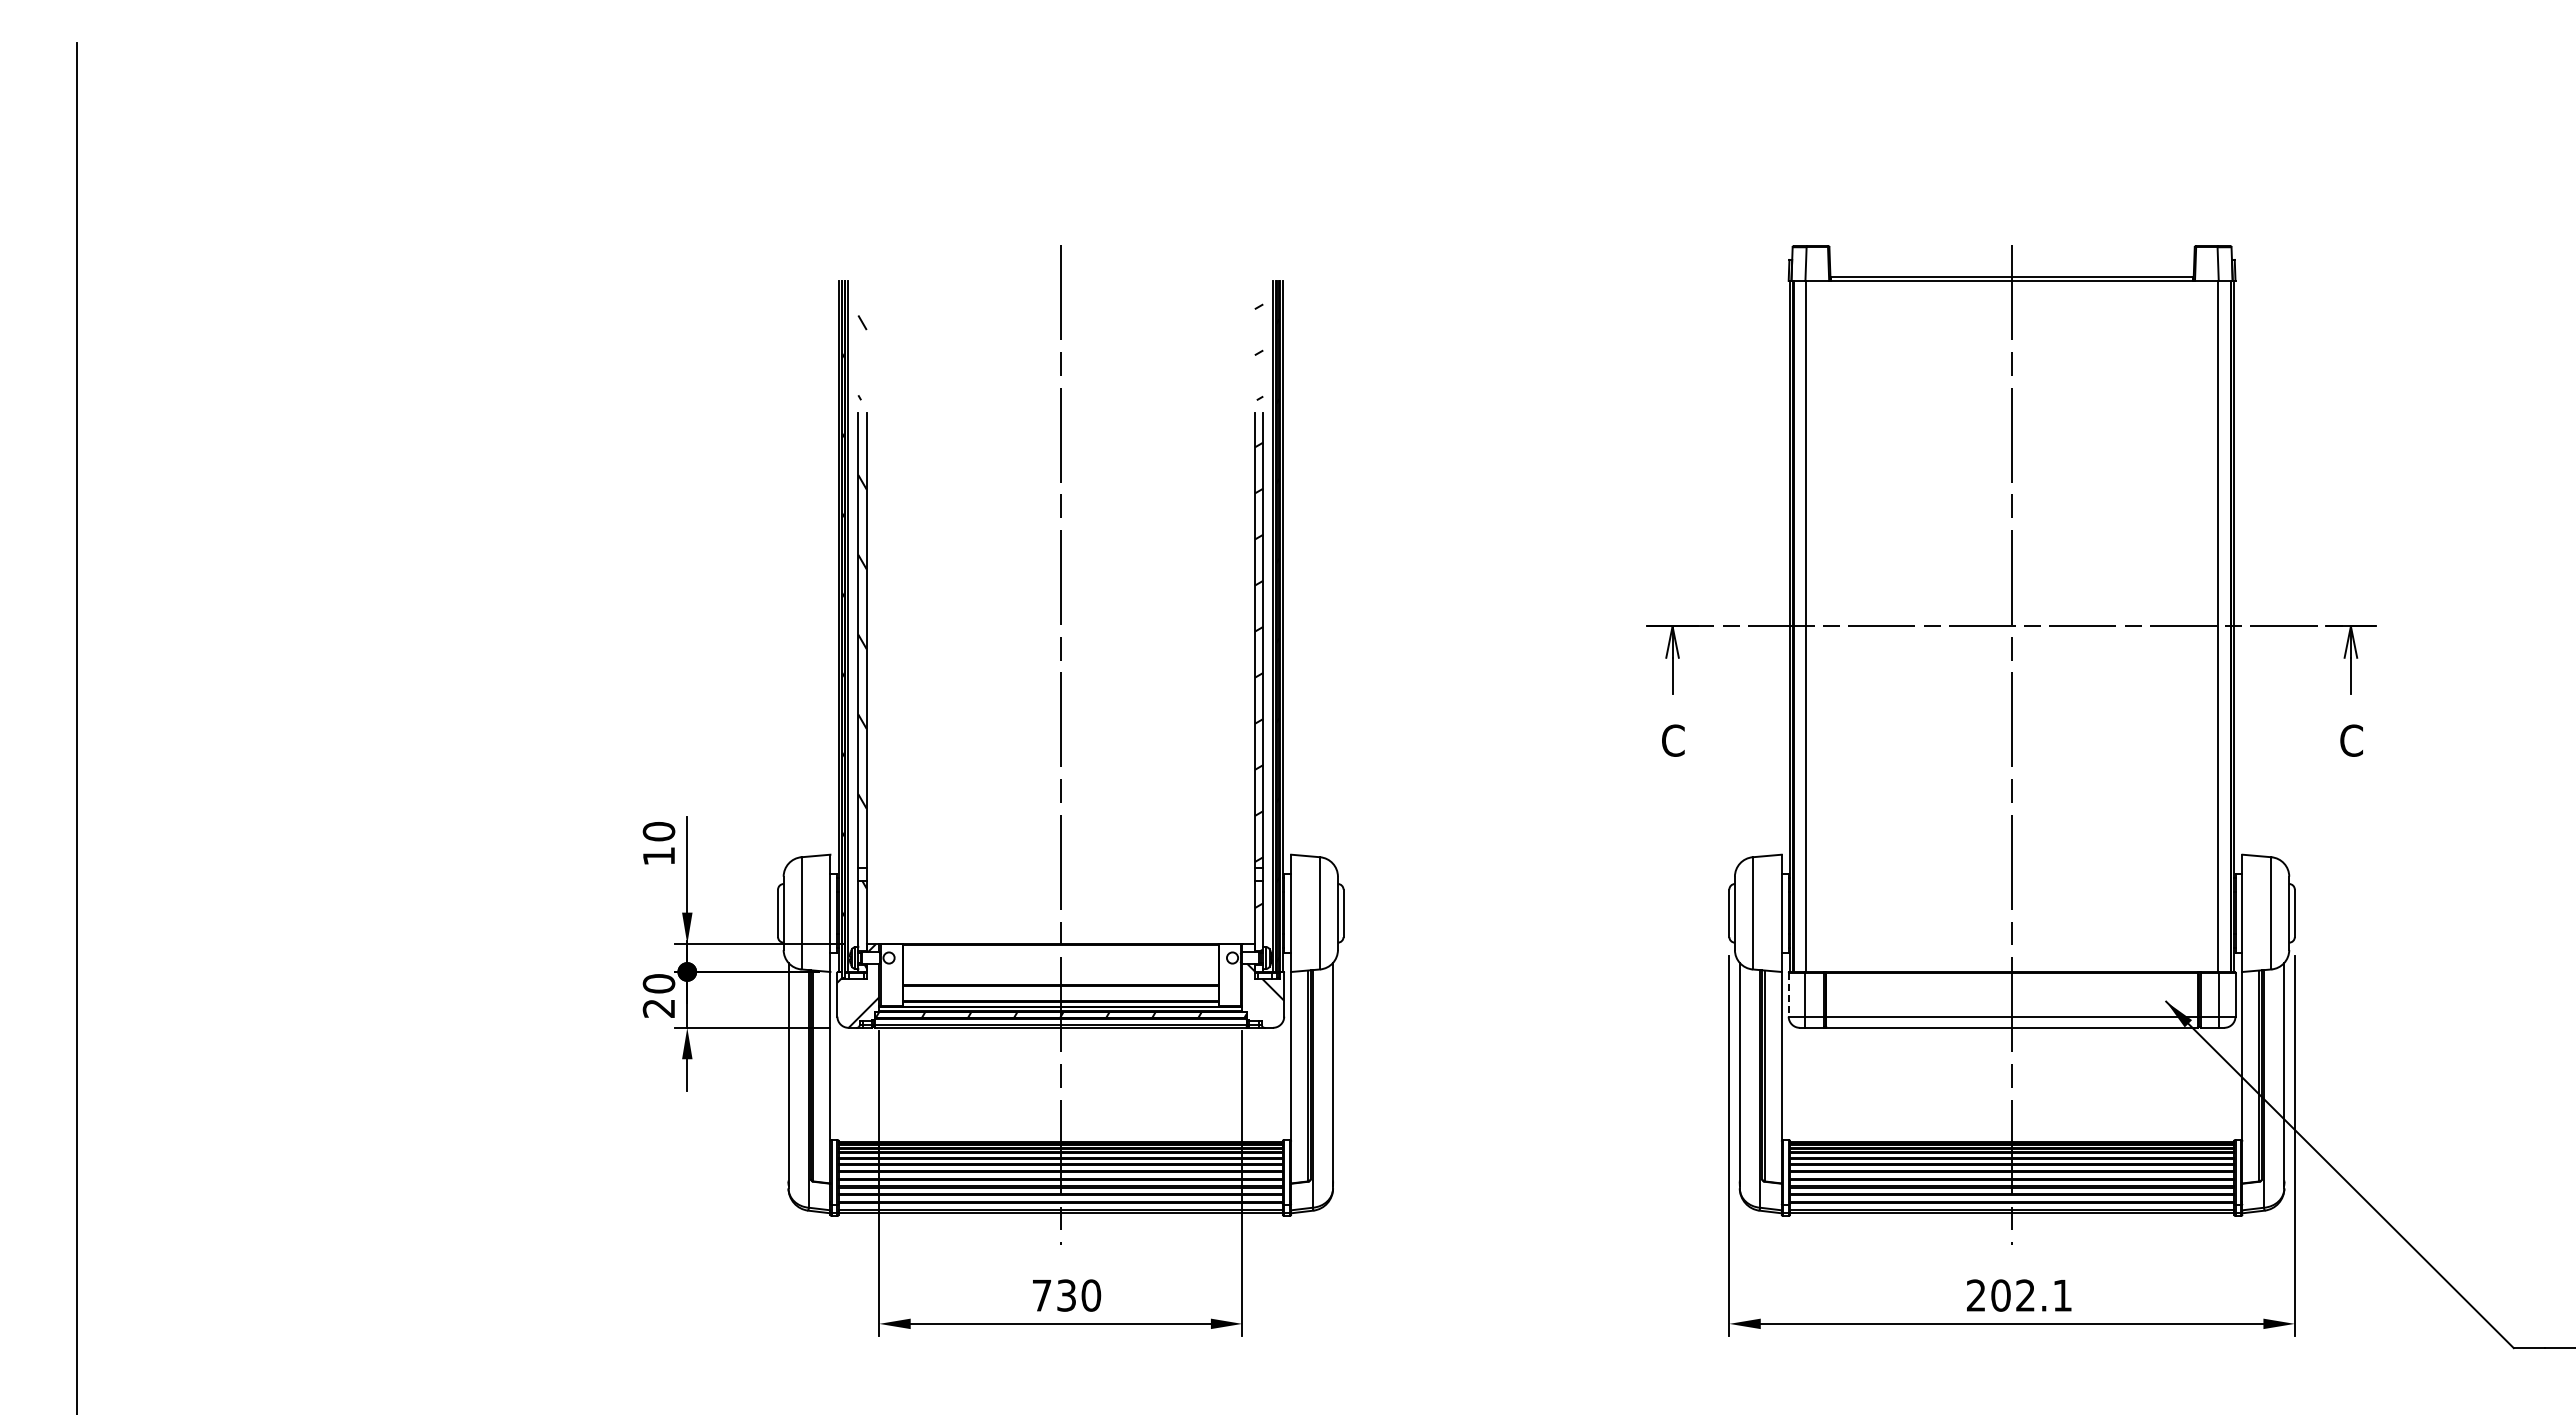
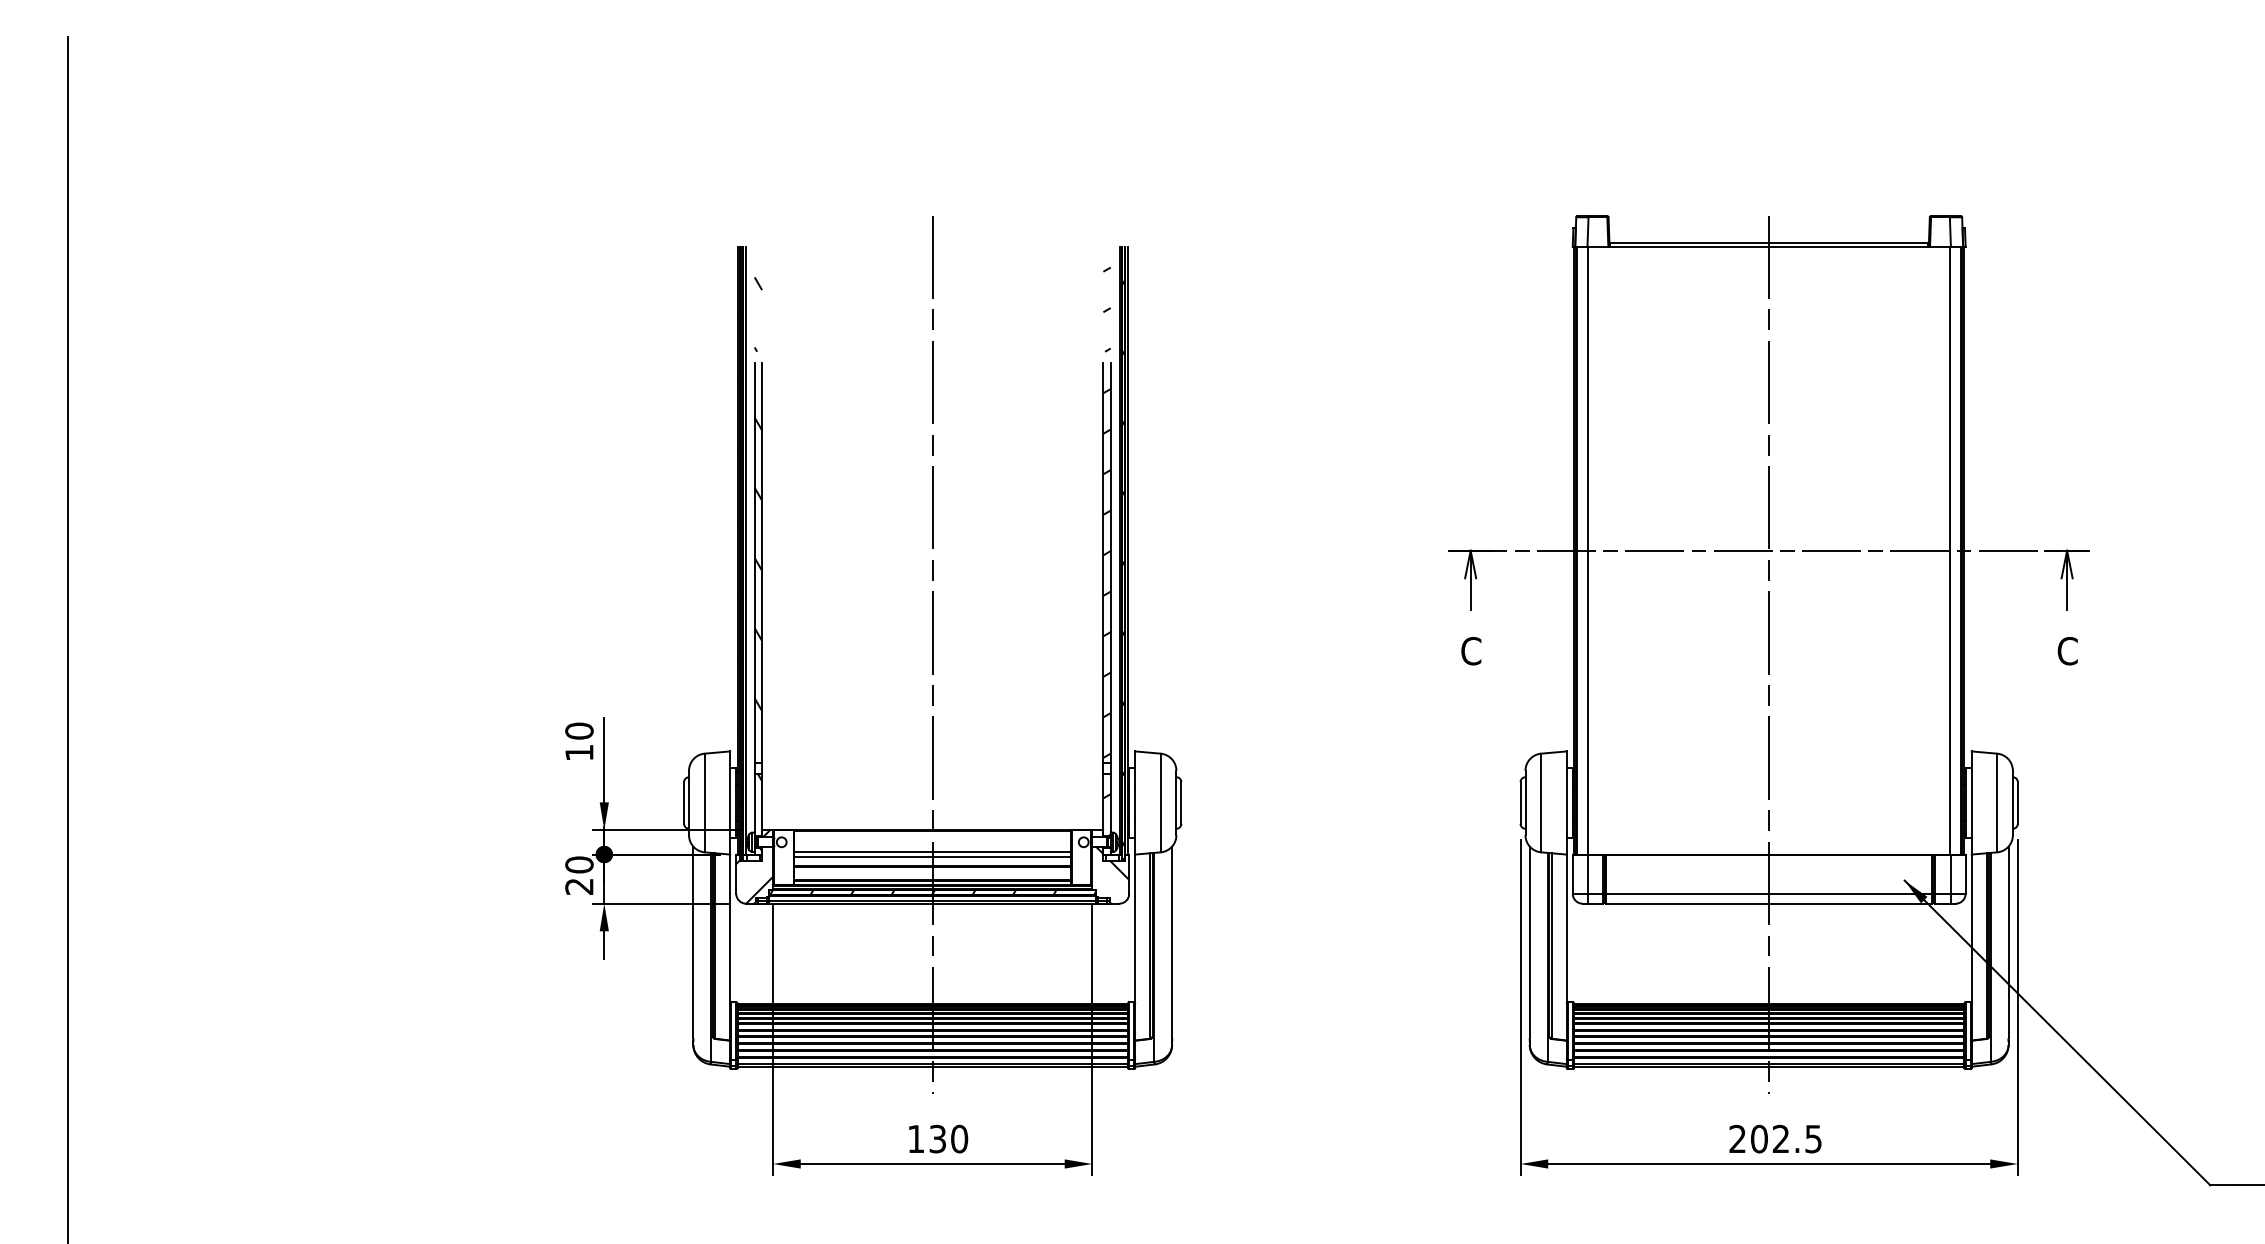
line: (1060, 969) -> (932, 852), added
line: (1060, 974) -> (932, 856), added
line: (1788, 994) -> (1572, 874), dashed -> solid
text: (1042, 1295) -> (916, 1139), 730 -> 130
text: (2062, 1295) -> (1813, 1139), 202.1 -> 202.5

